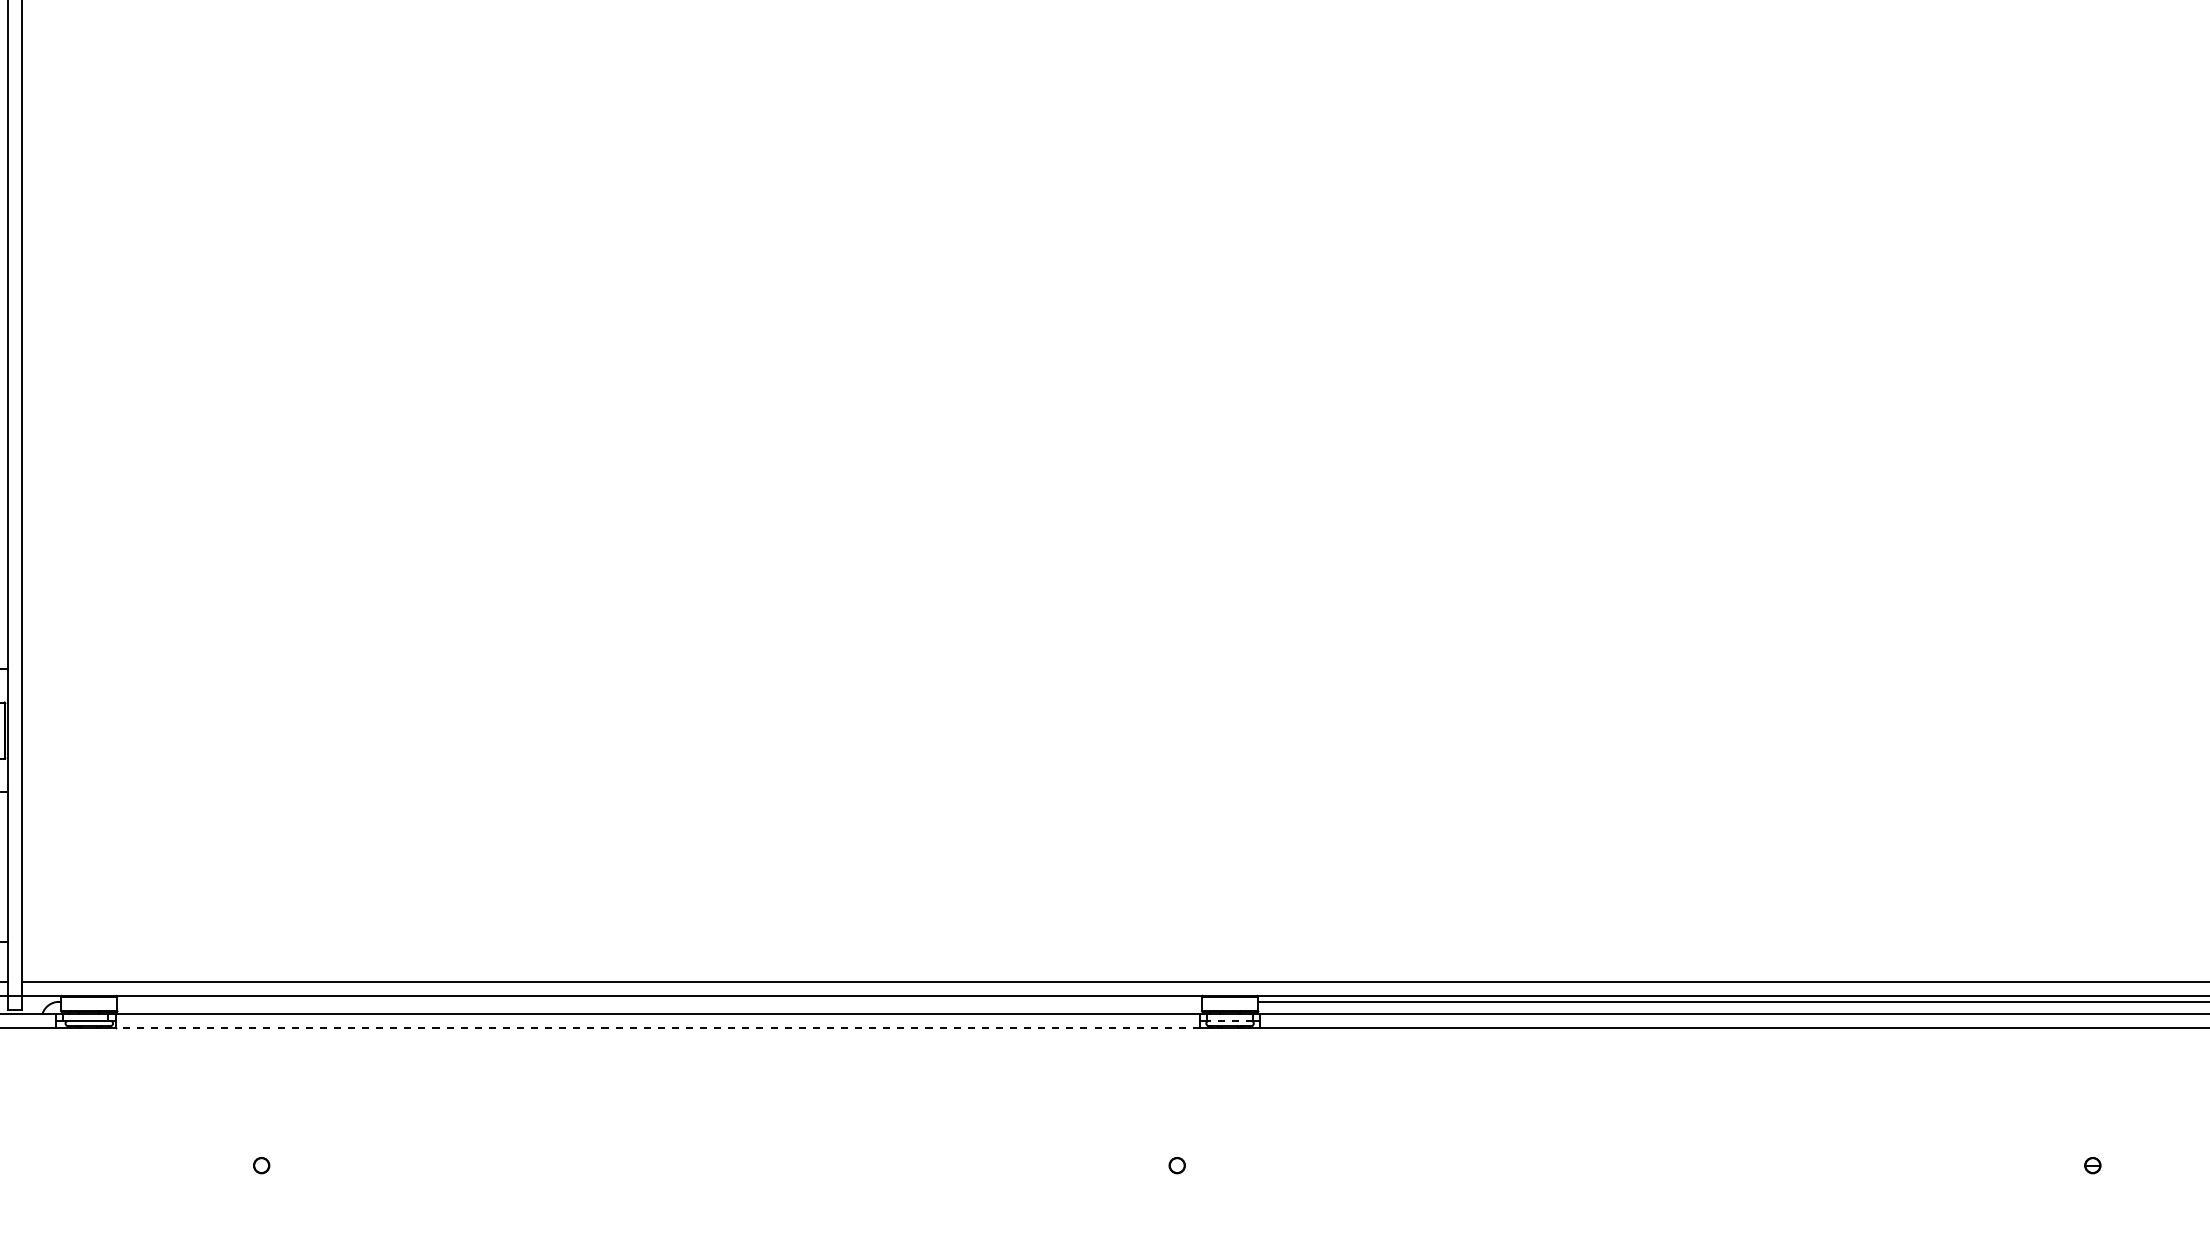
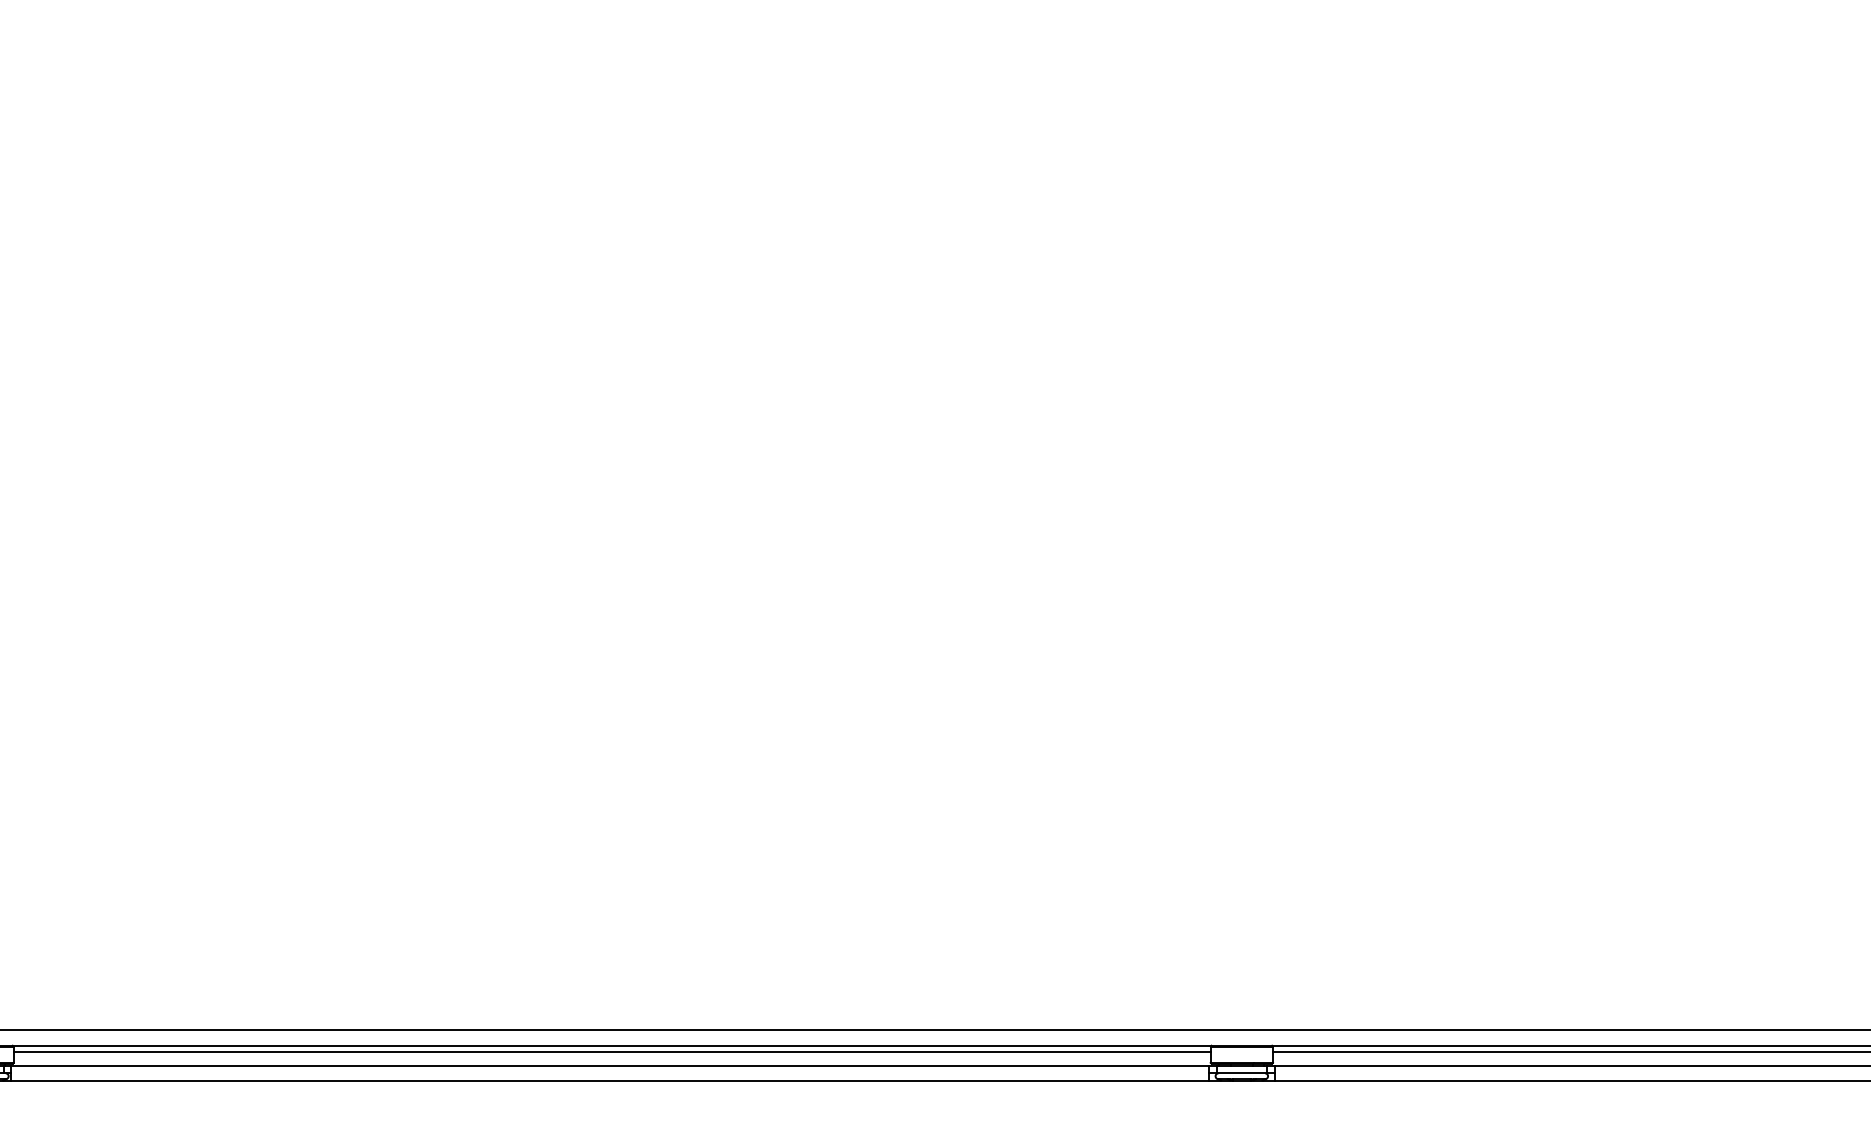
line: (659, 1001) -> (611, 1051), added
line: (1230, 1020) -> (1242, 1072), dashed -> solid
line: (657, 1027) -> (609, 1080), dashed -> solid

